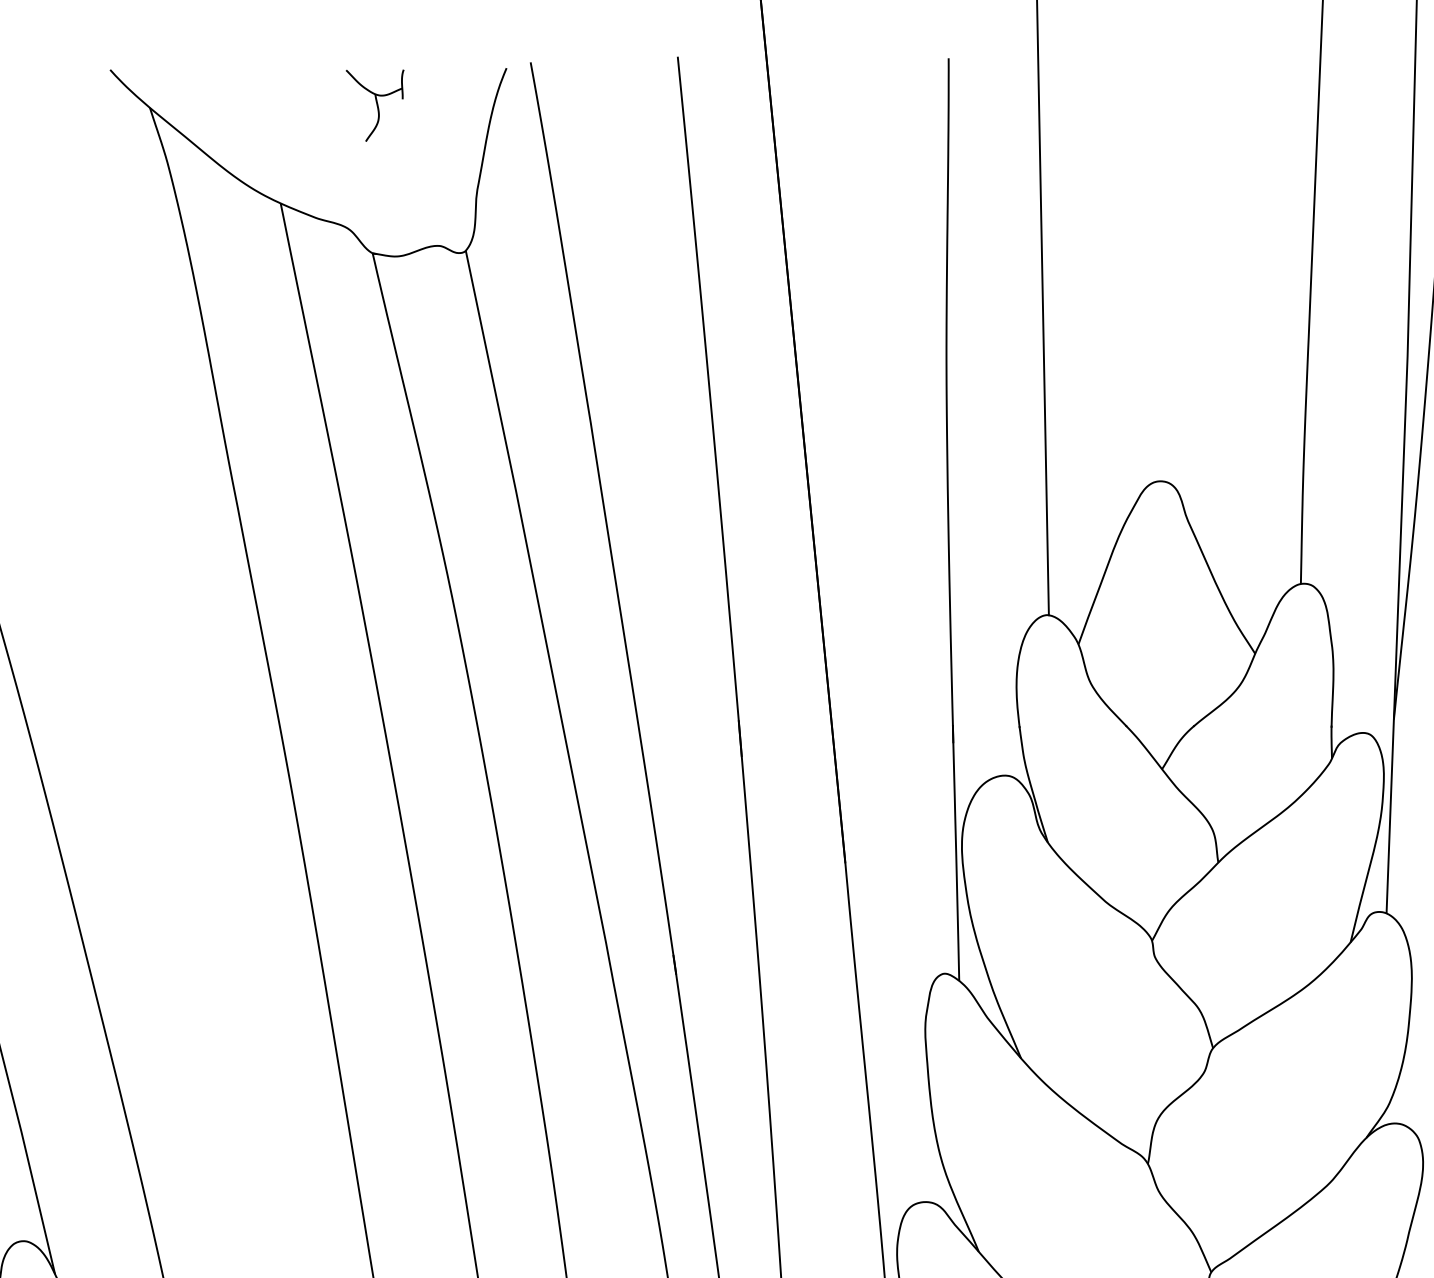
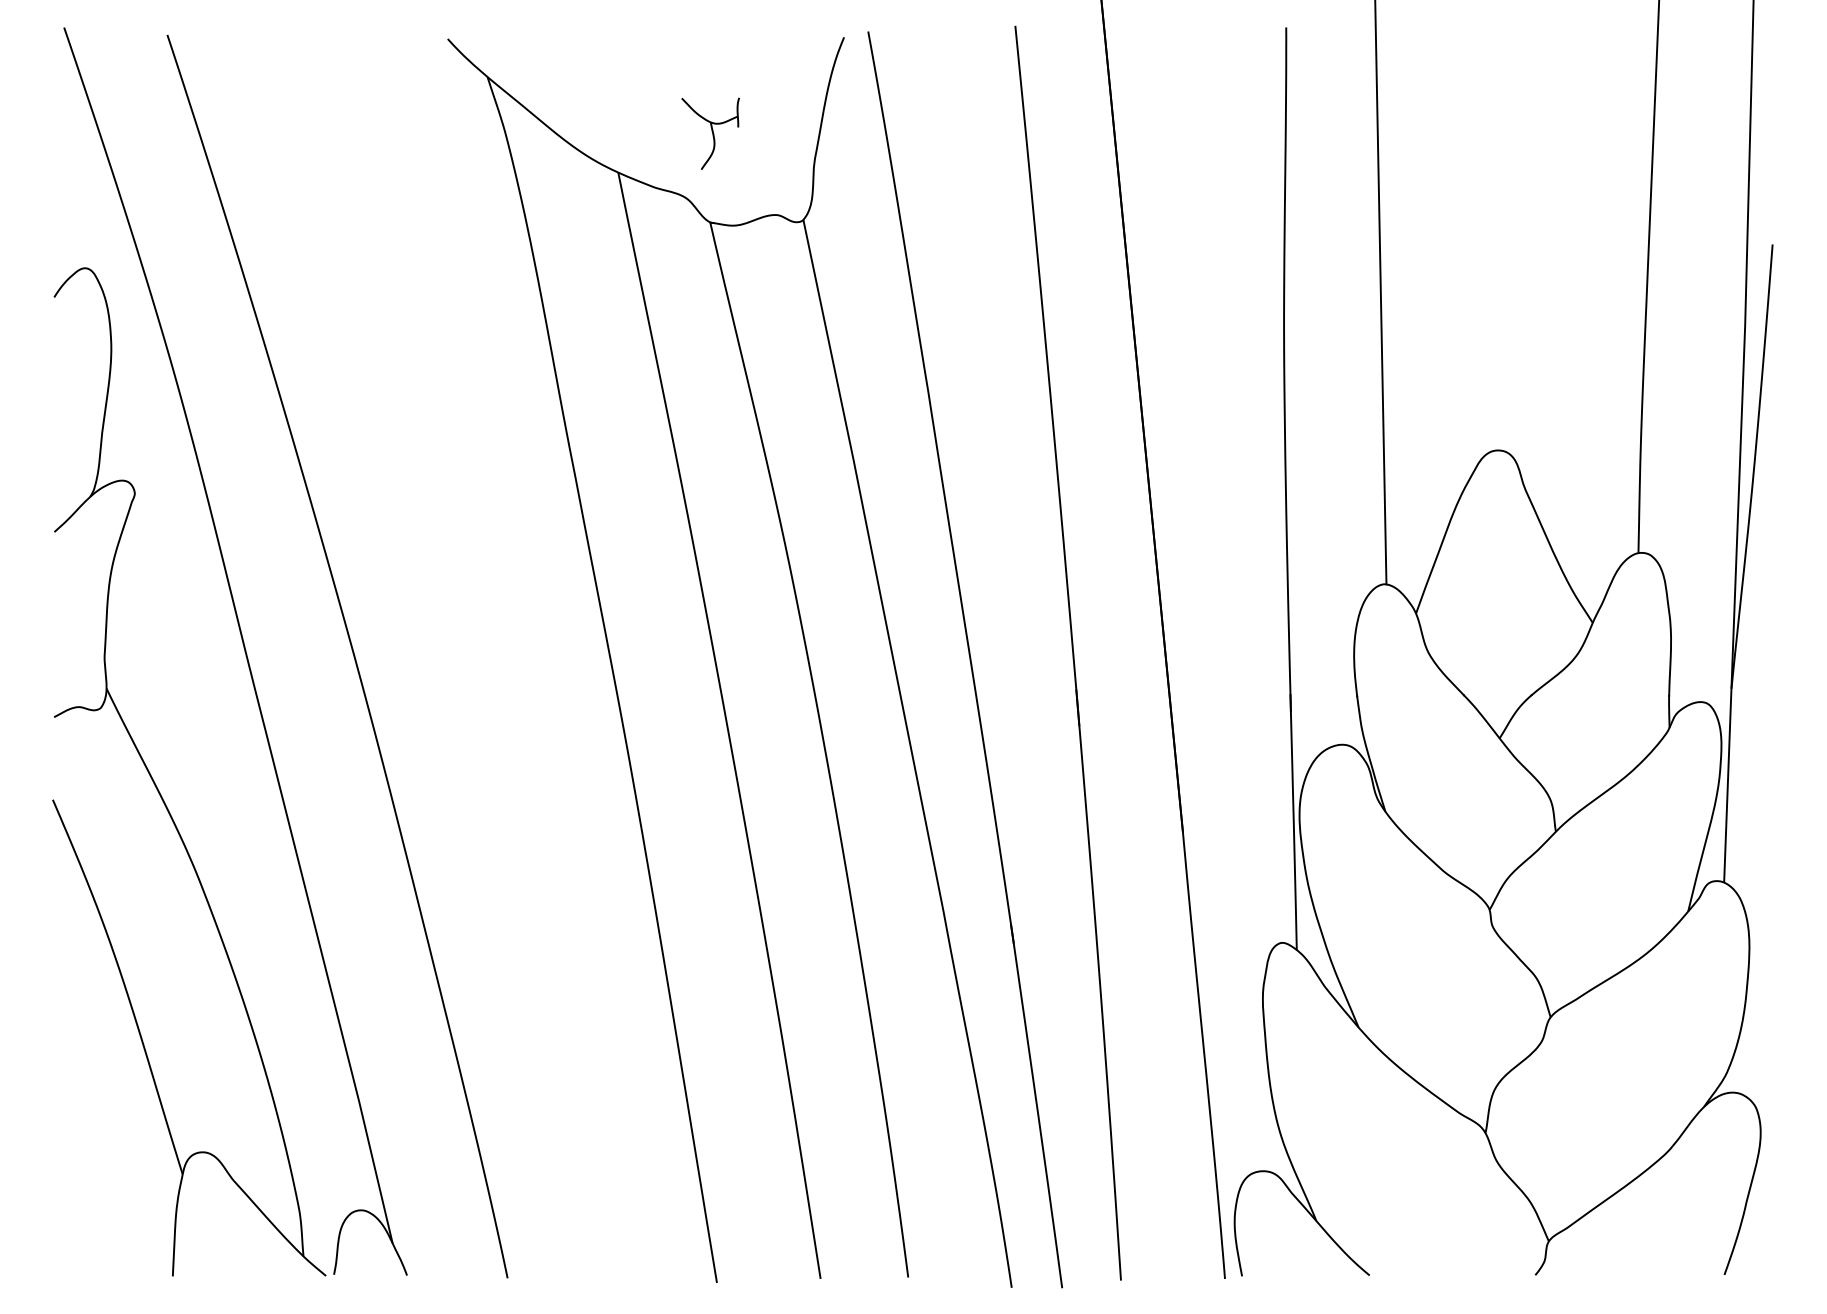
part: (374, 105) -> (710, 133), moved

